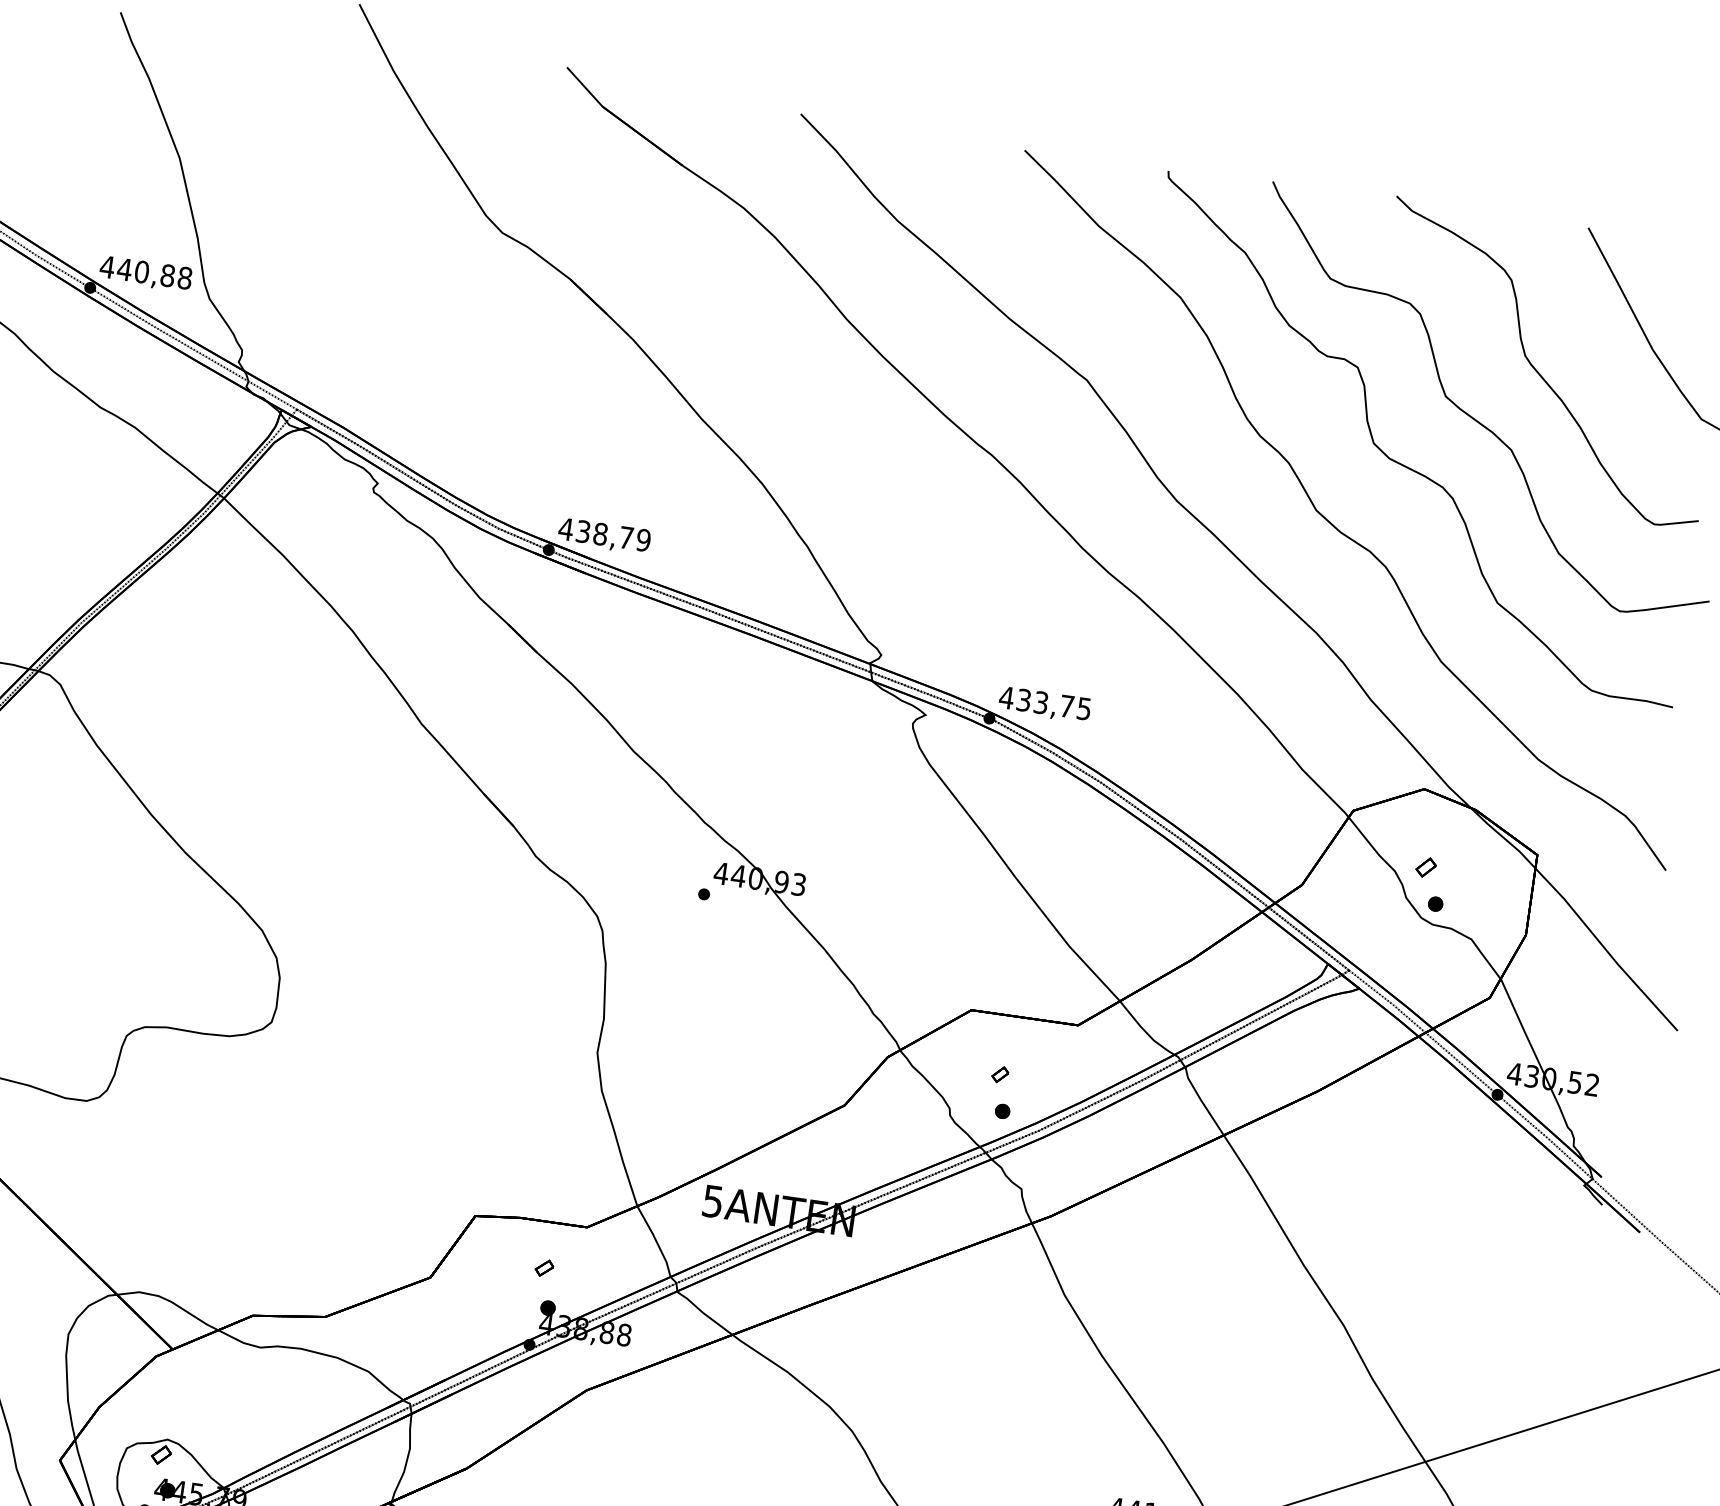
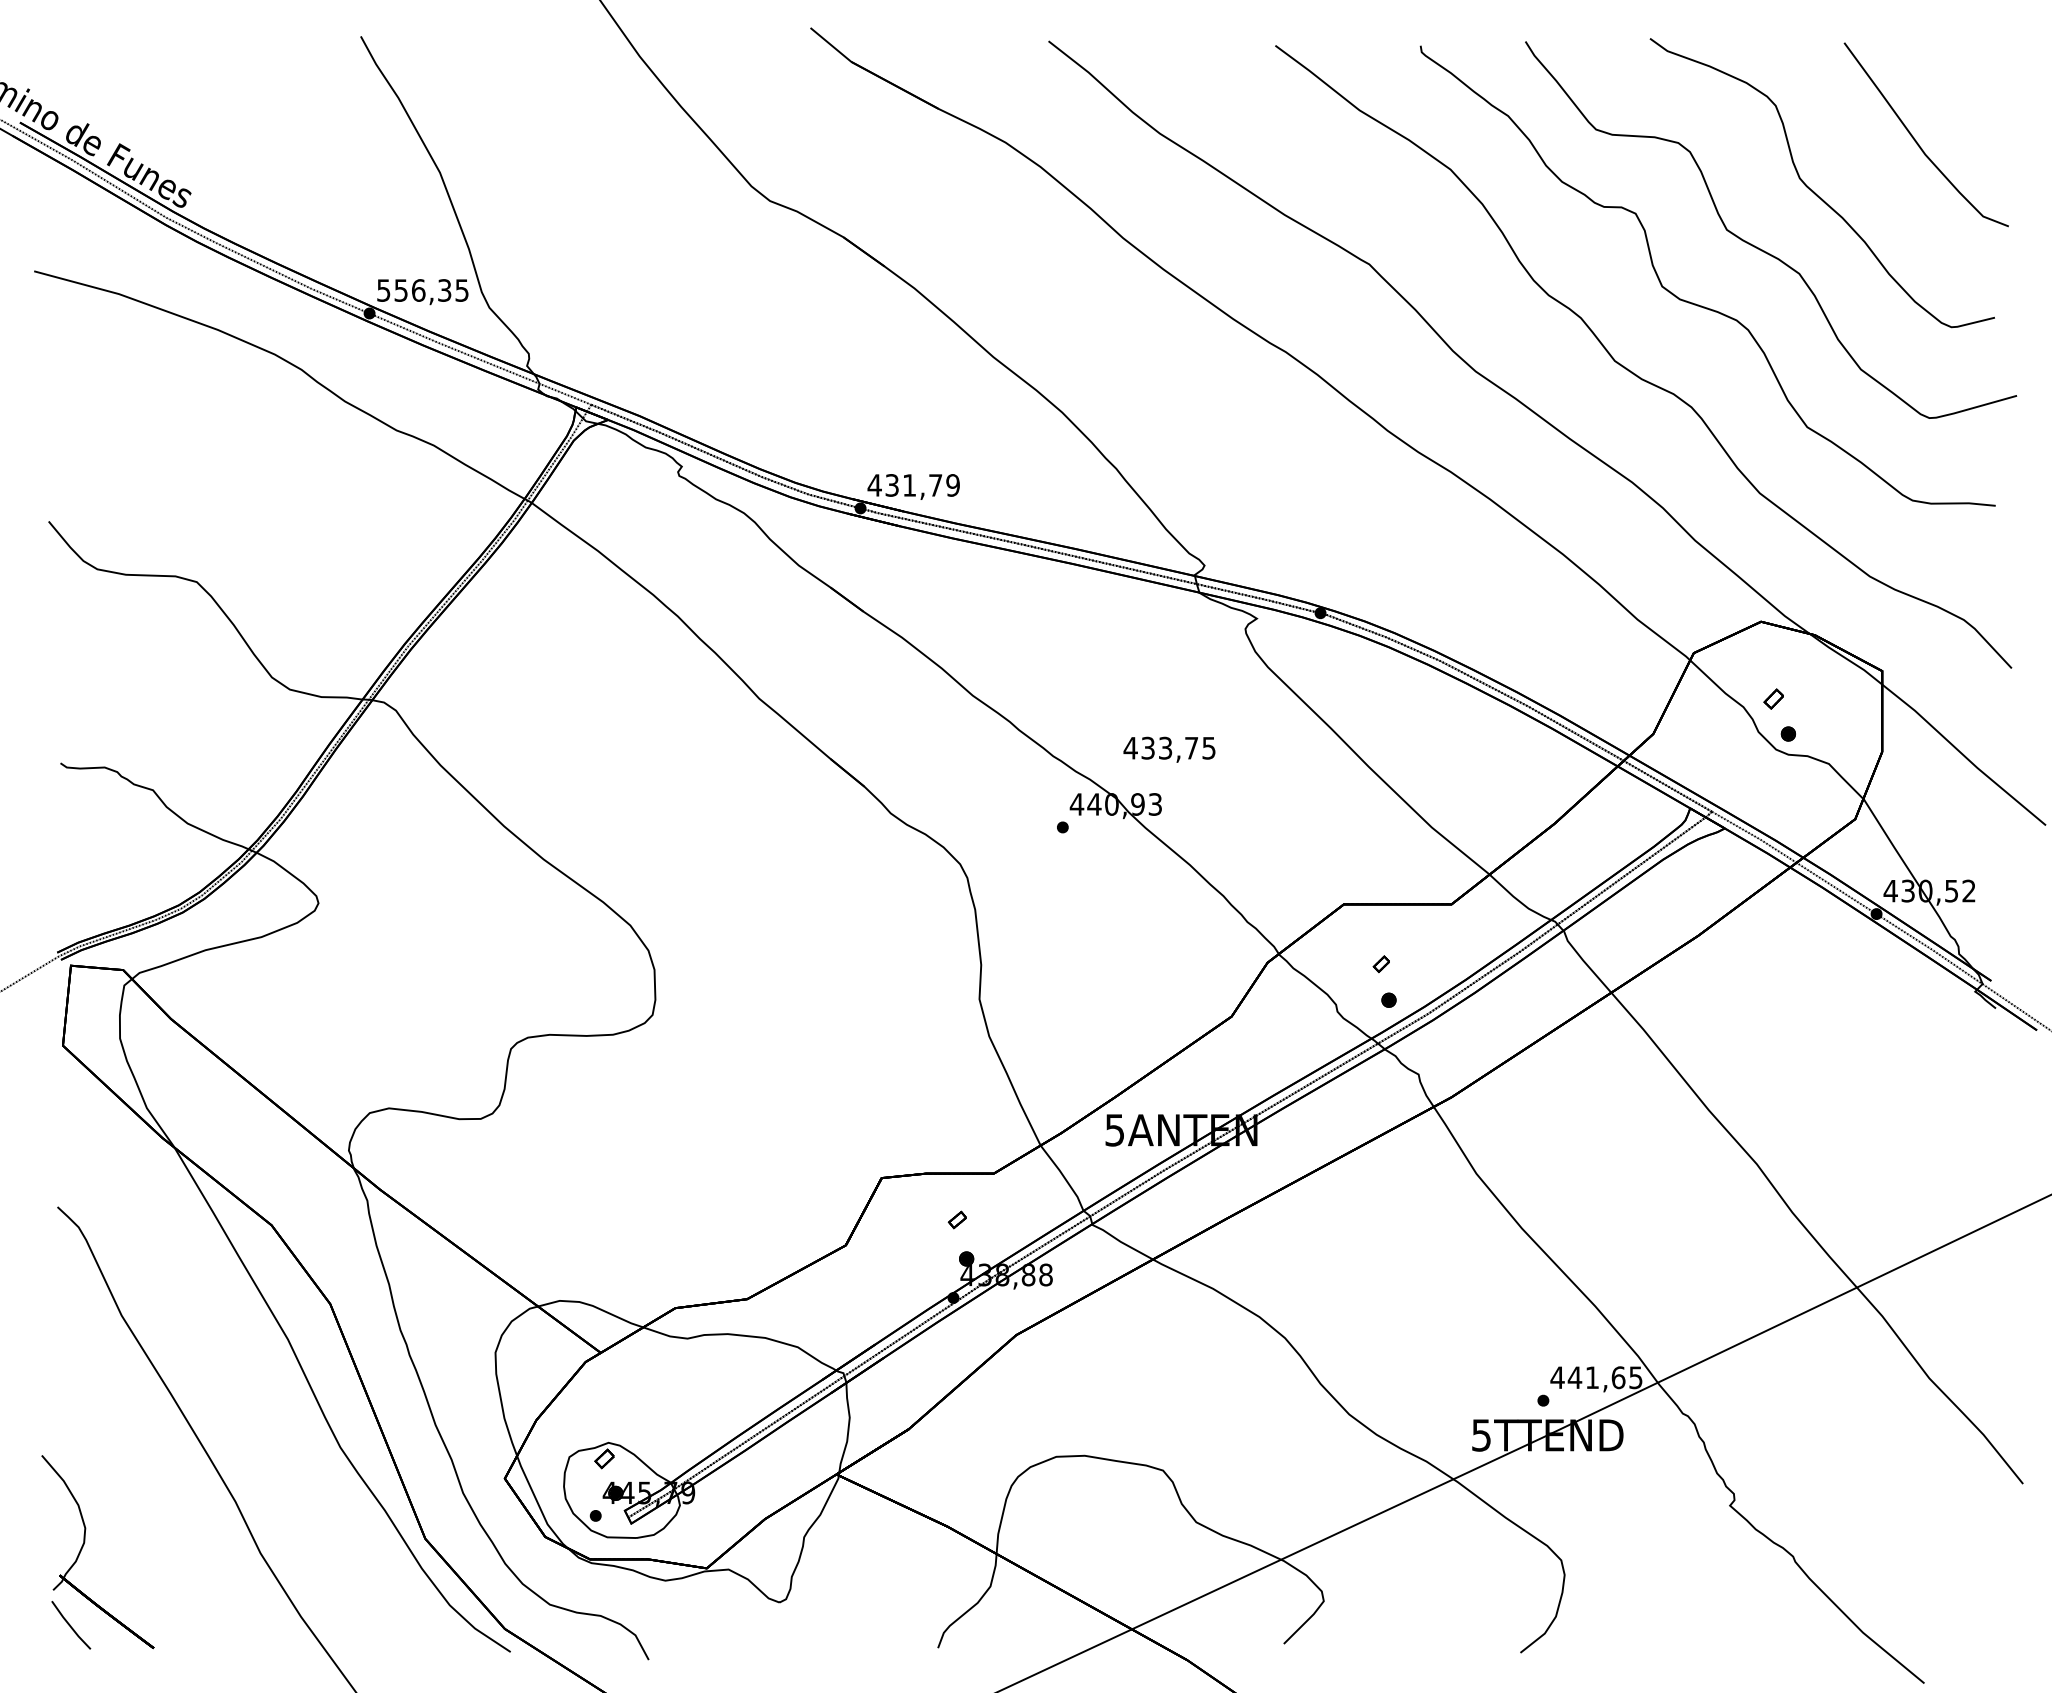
text: (145, 272) -> (422, 290), 440,88 -> 556,35
text: (600, 534) -> (909, 485), 438,79 -> 431,79
text: (1044, 704) -> (1169, 749), moved

